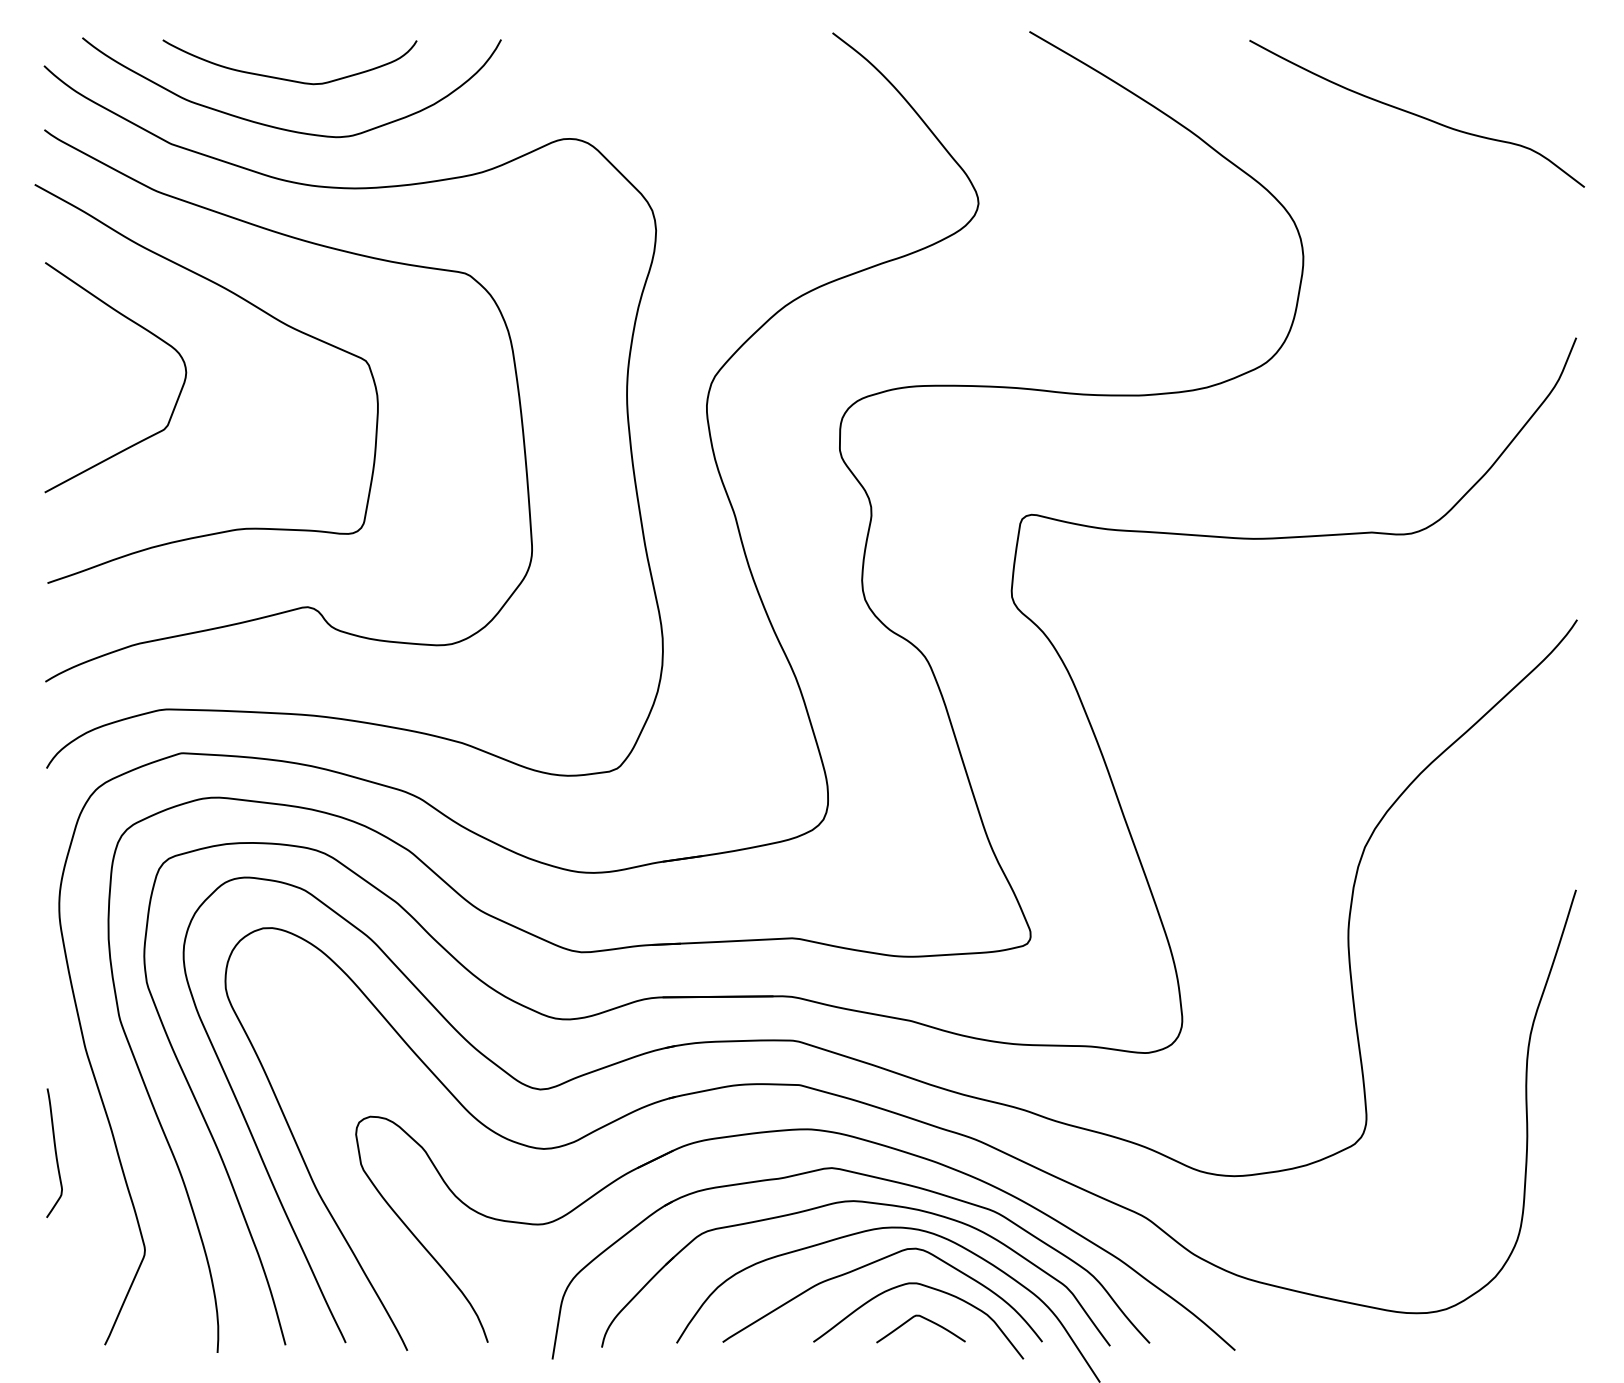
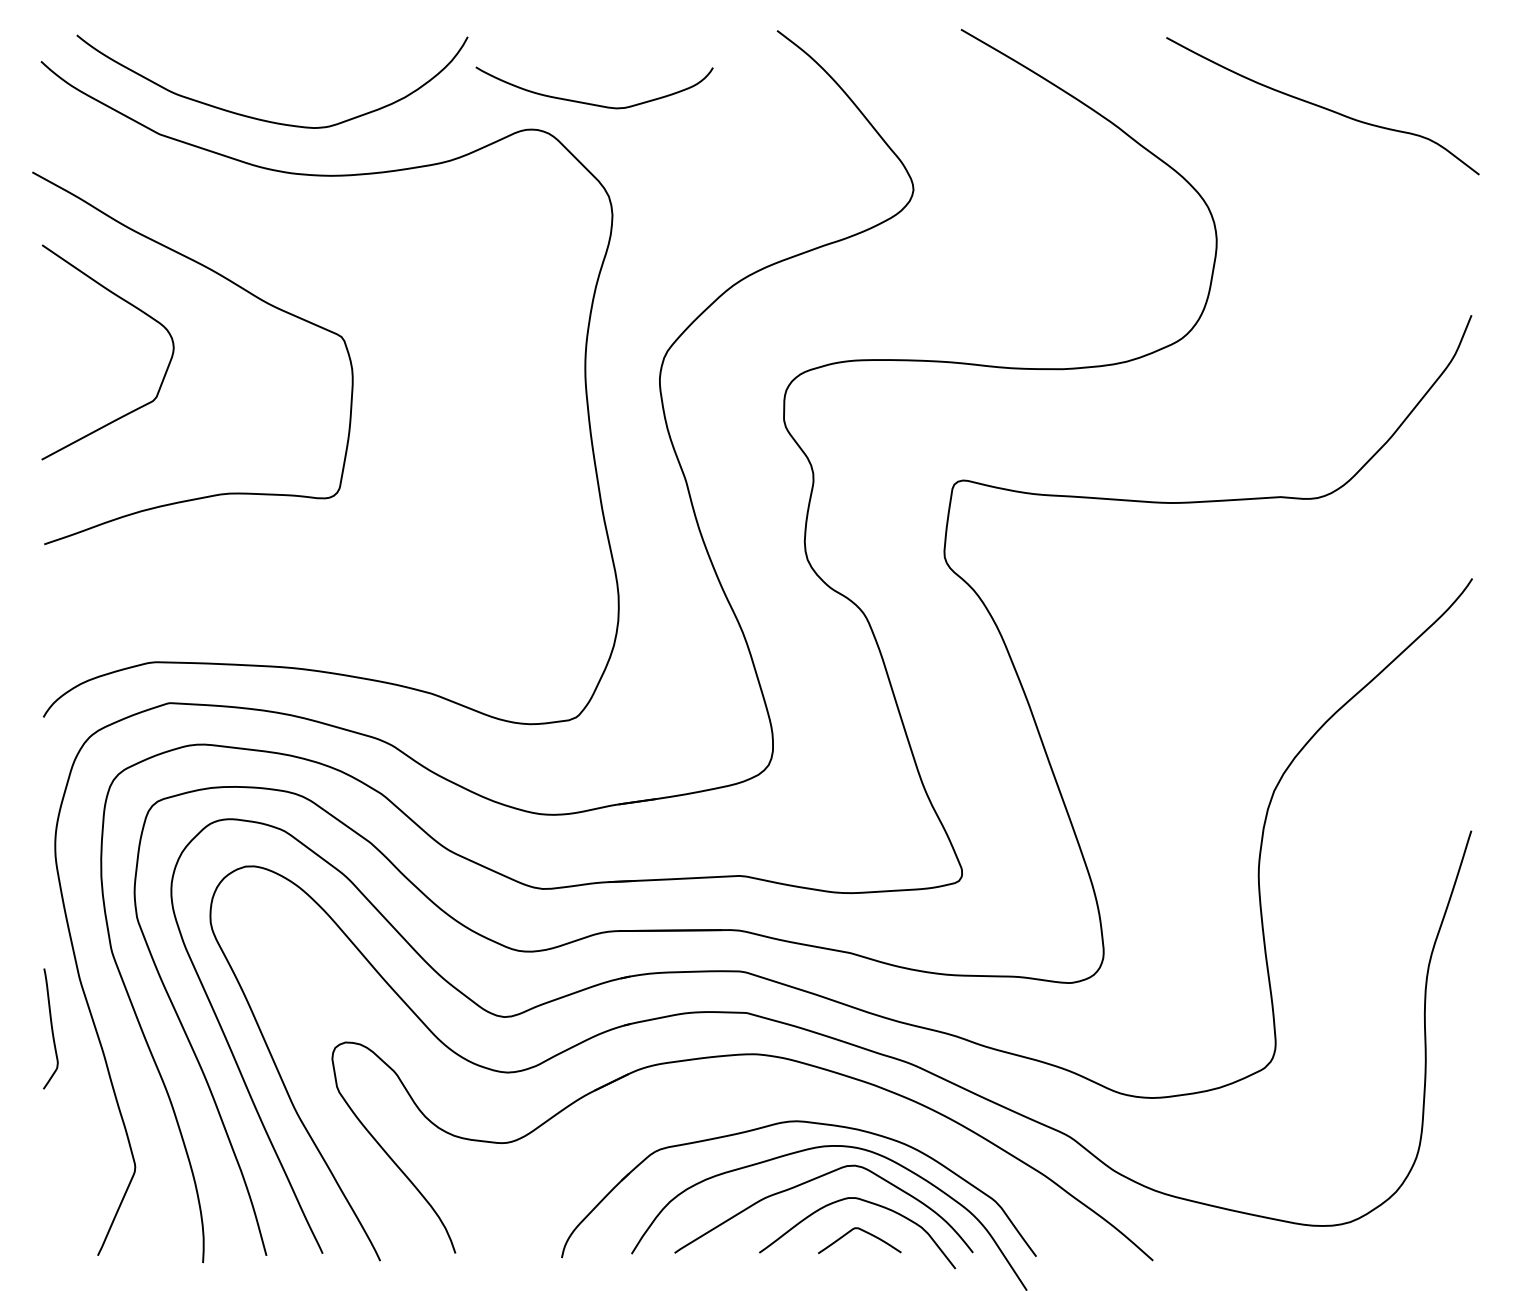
curve: (285, 78) -> (590, 103), moved
curve: (328, 248) -> (306, 231), removed
curve: (54, 1151) -> (50, 1027), moved
part: (870, 1177) -> (812, 1099), removed

